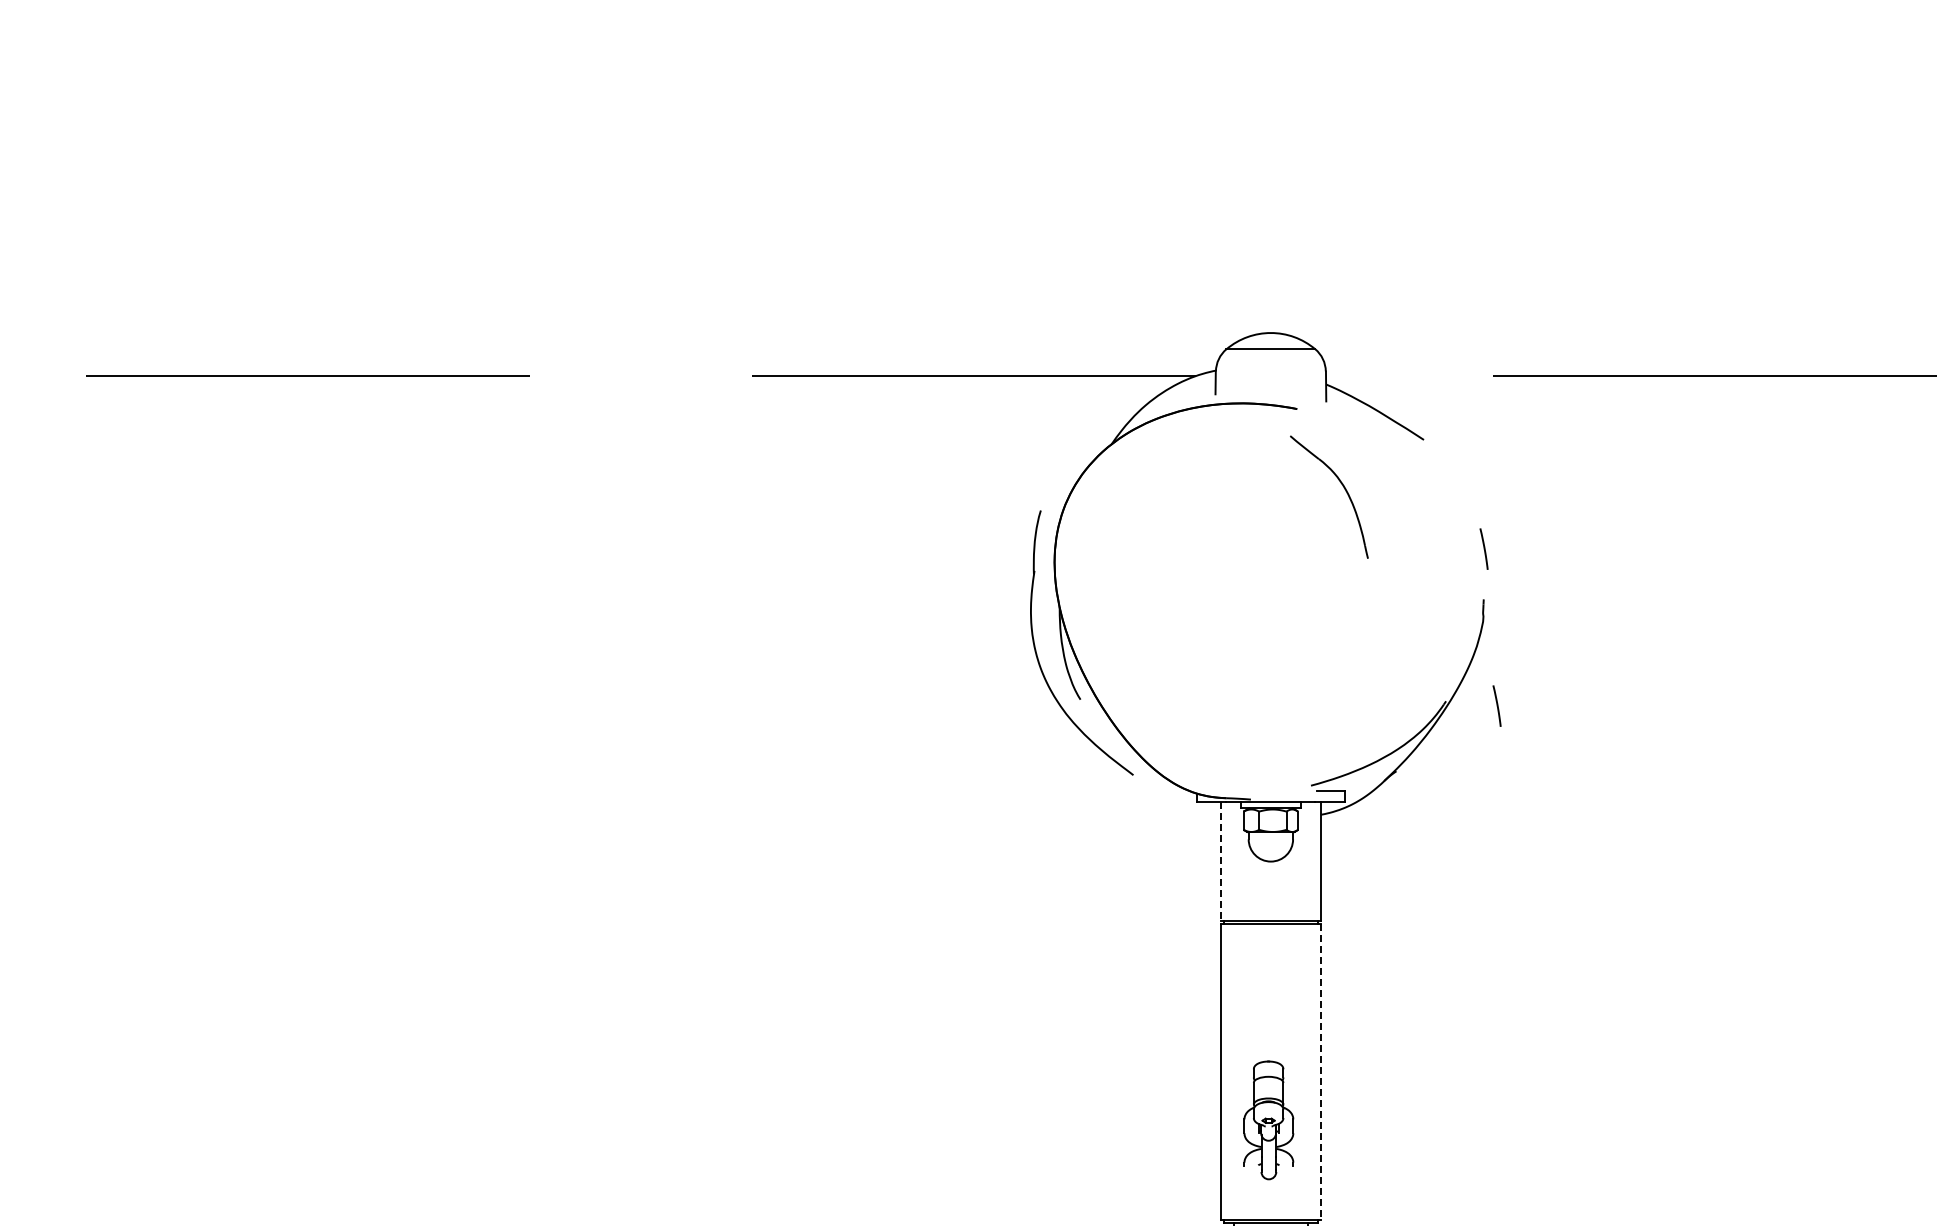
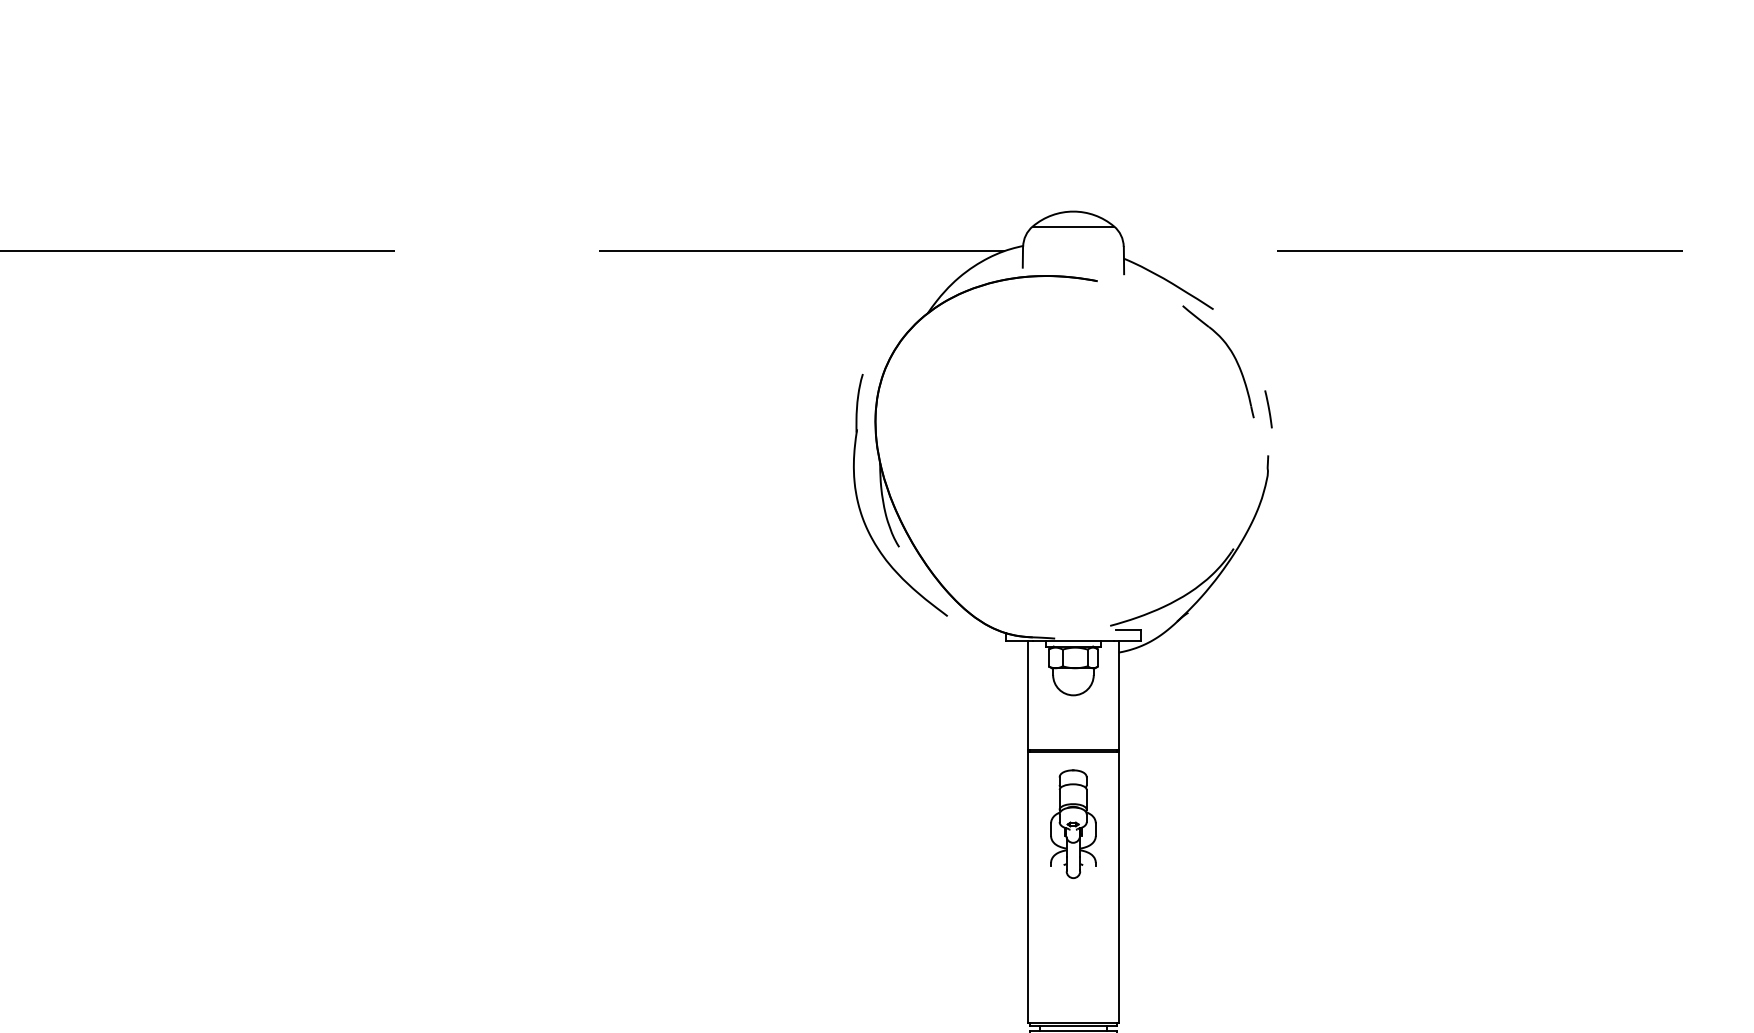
part: (1342, 486) -> (1230, 352), moved
line: (1496, 705) -> (1279, 552), removed
line: (1220, 862) -> (1027, 696), dashed -> solid
line: (1320, 1072) -> (1118, 888), dashed -> solid
part: (1268, 1120) -> (1073, 824), moved

